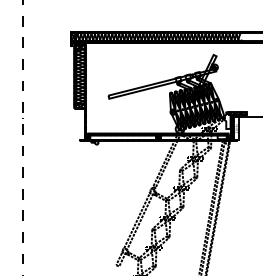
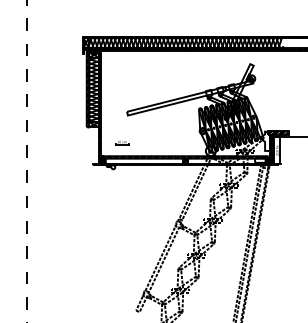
part: (104, 121) -> (122, 142), added

